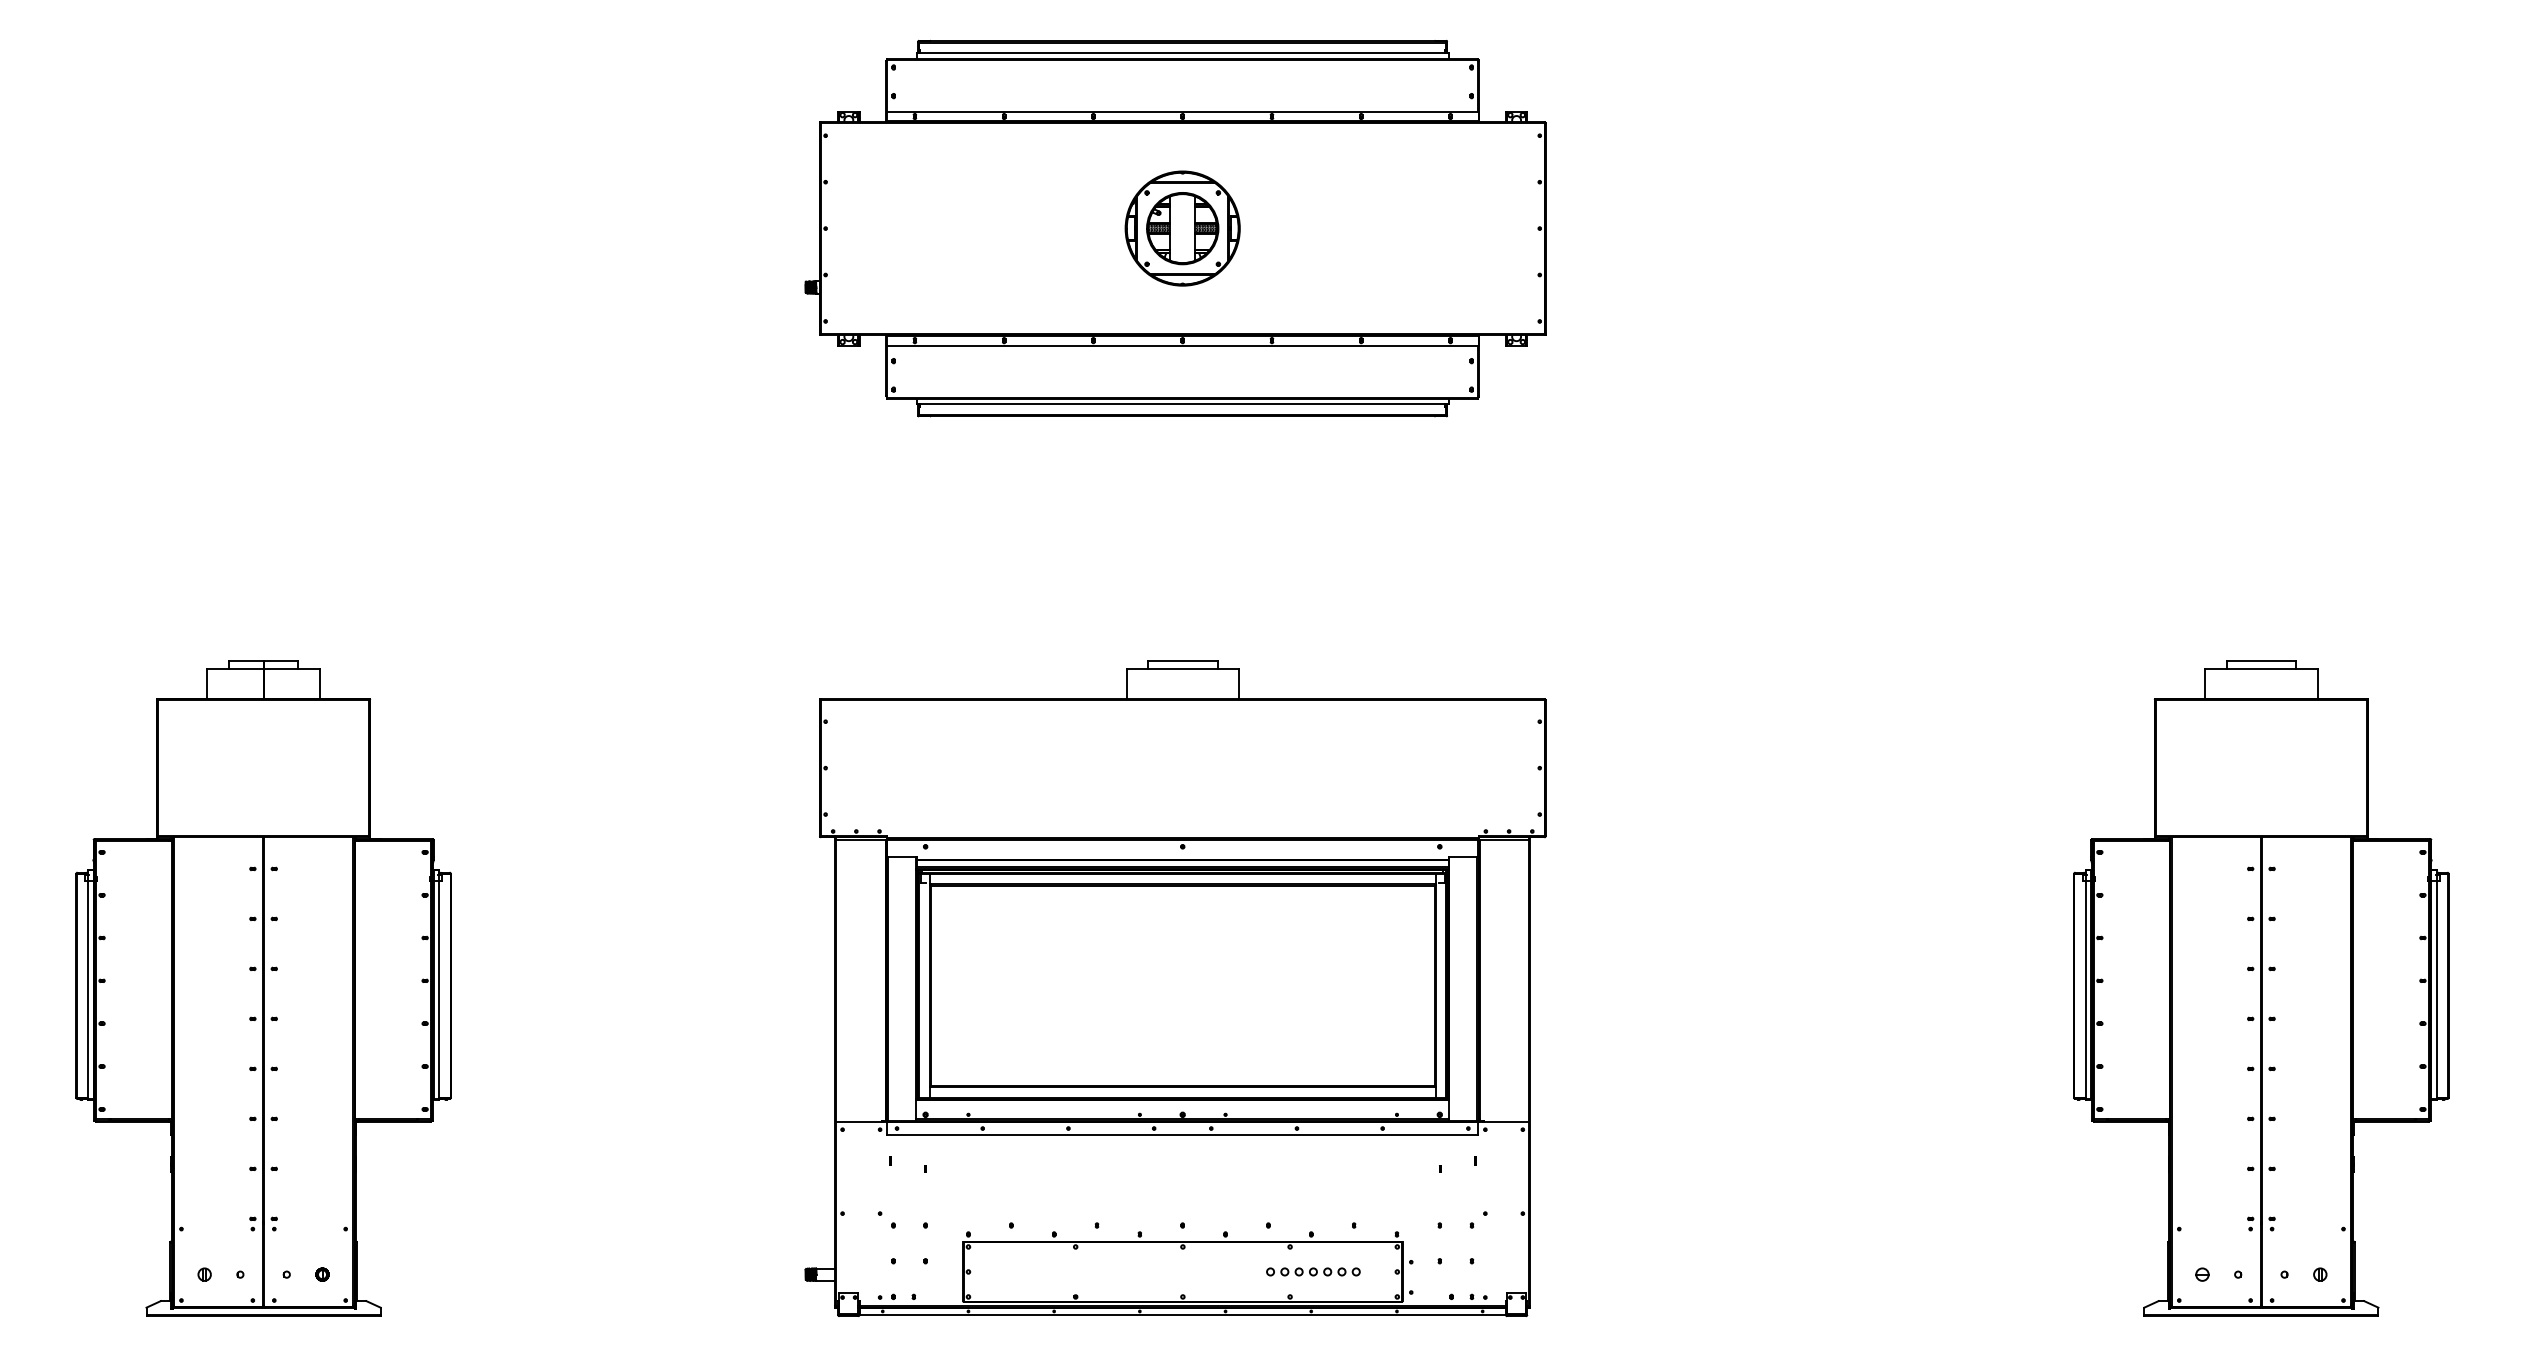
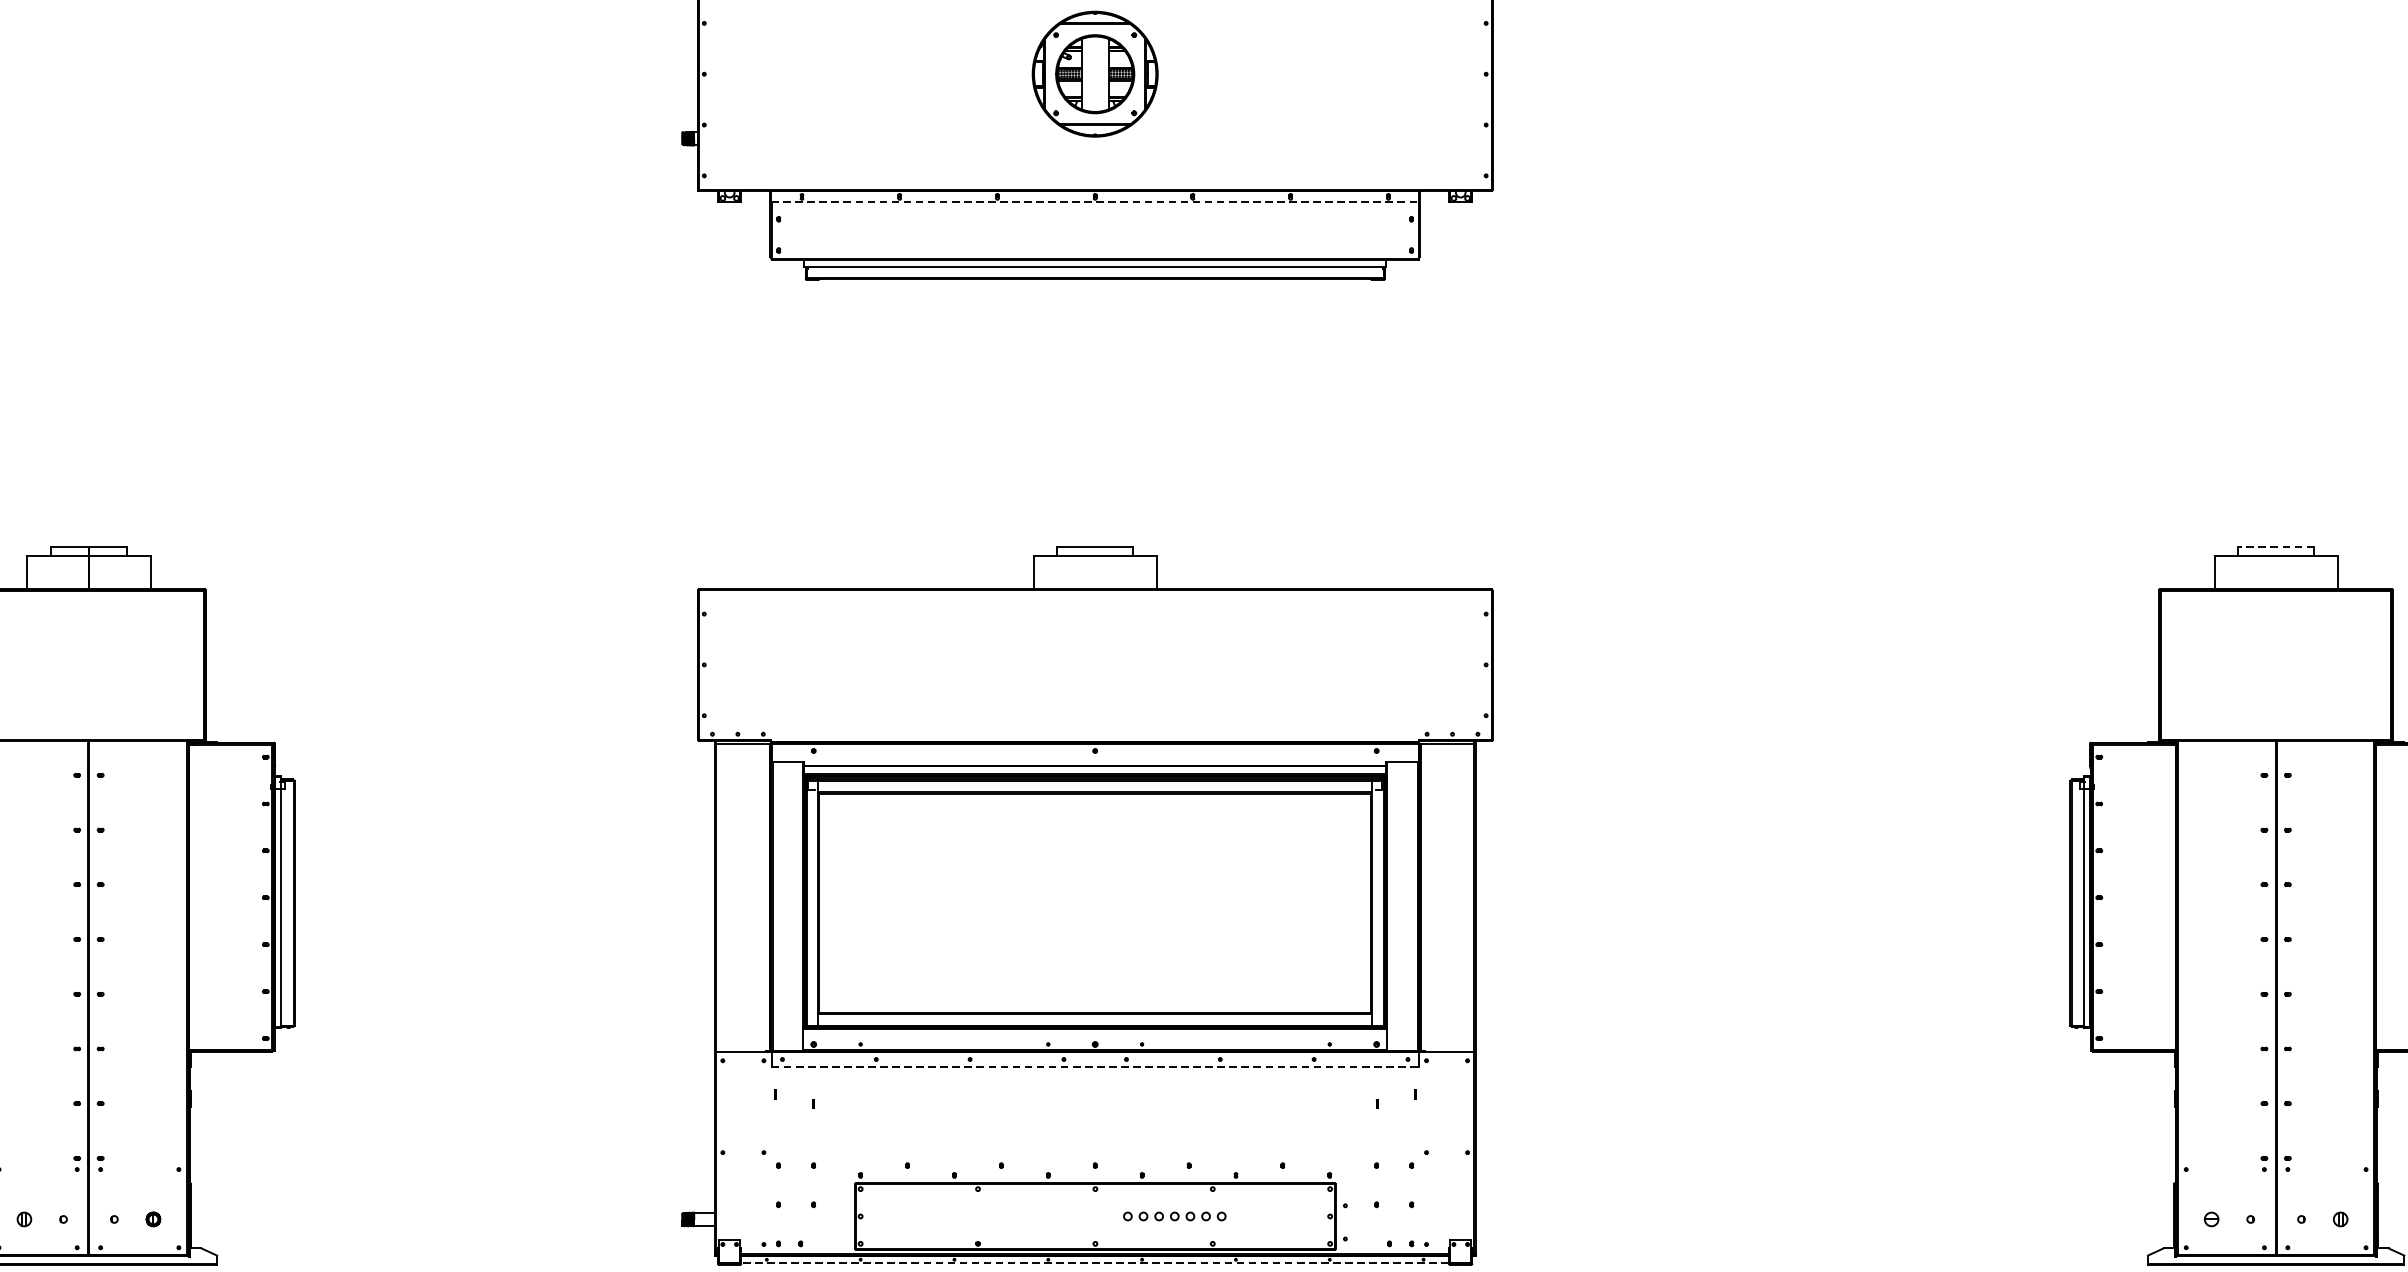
line: (1182, 345) -> (1094, 202), solid -> dashed
line: (2261, 660) -> (2276, 547), solid -> dashed
line: (1183, 1135) -> (1096, 1067), solid -> dashed
part: (1313, 1271) -> (1174, 1215), moved
line: (1182, 1314) -> (1094, 1263), solid -> dashed

